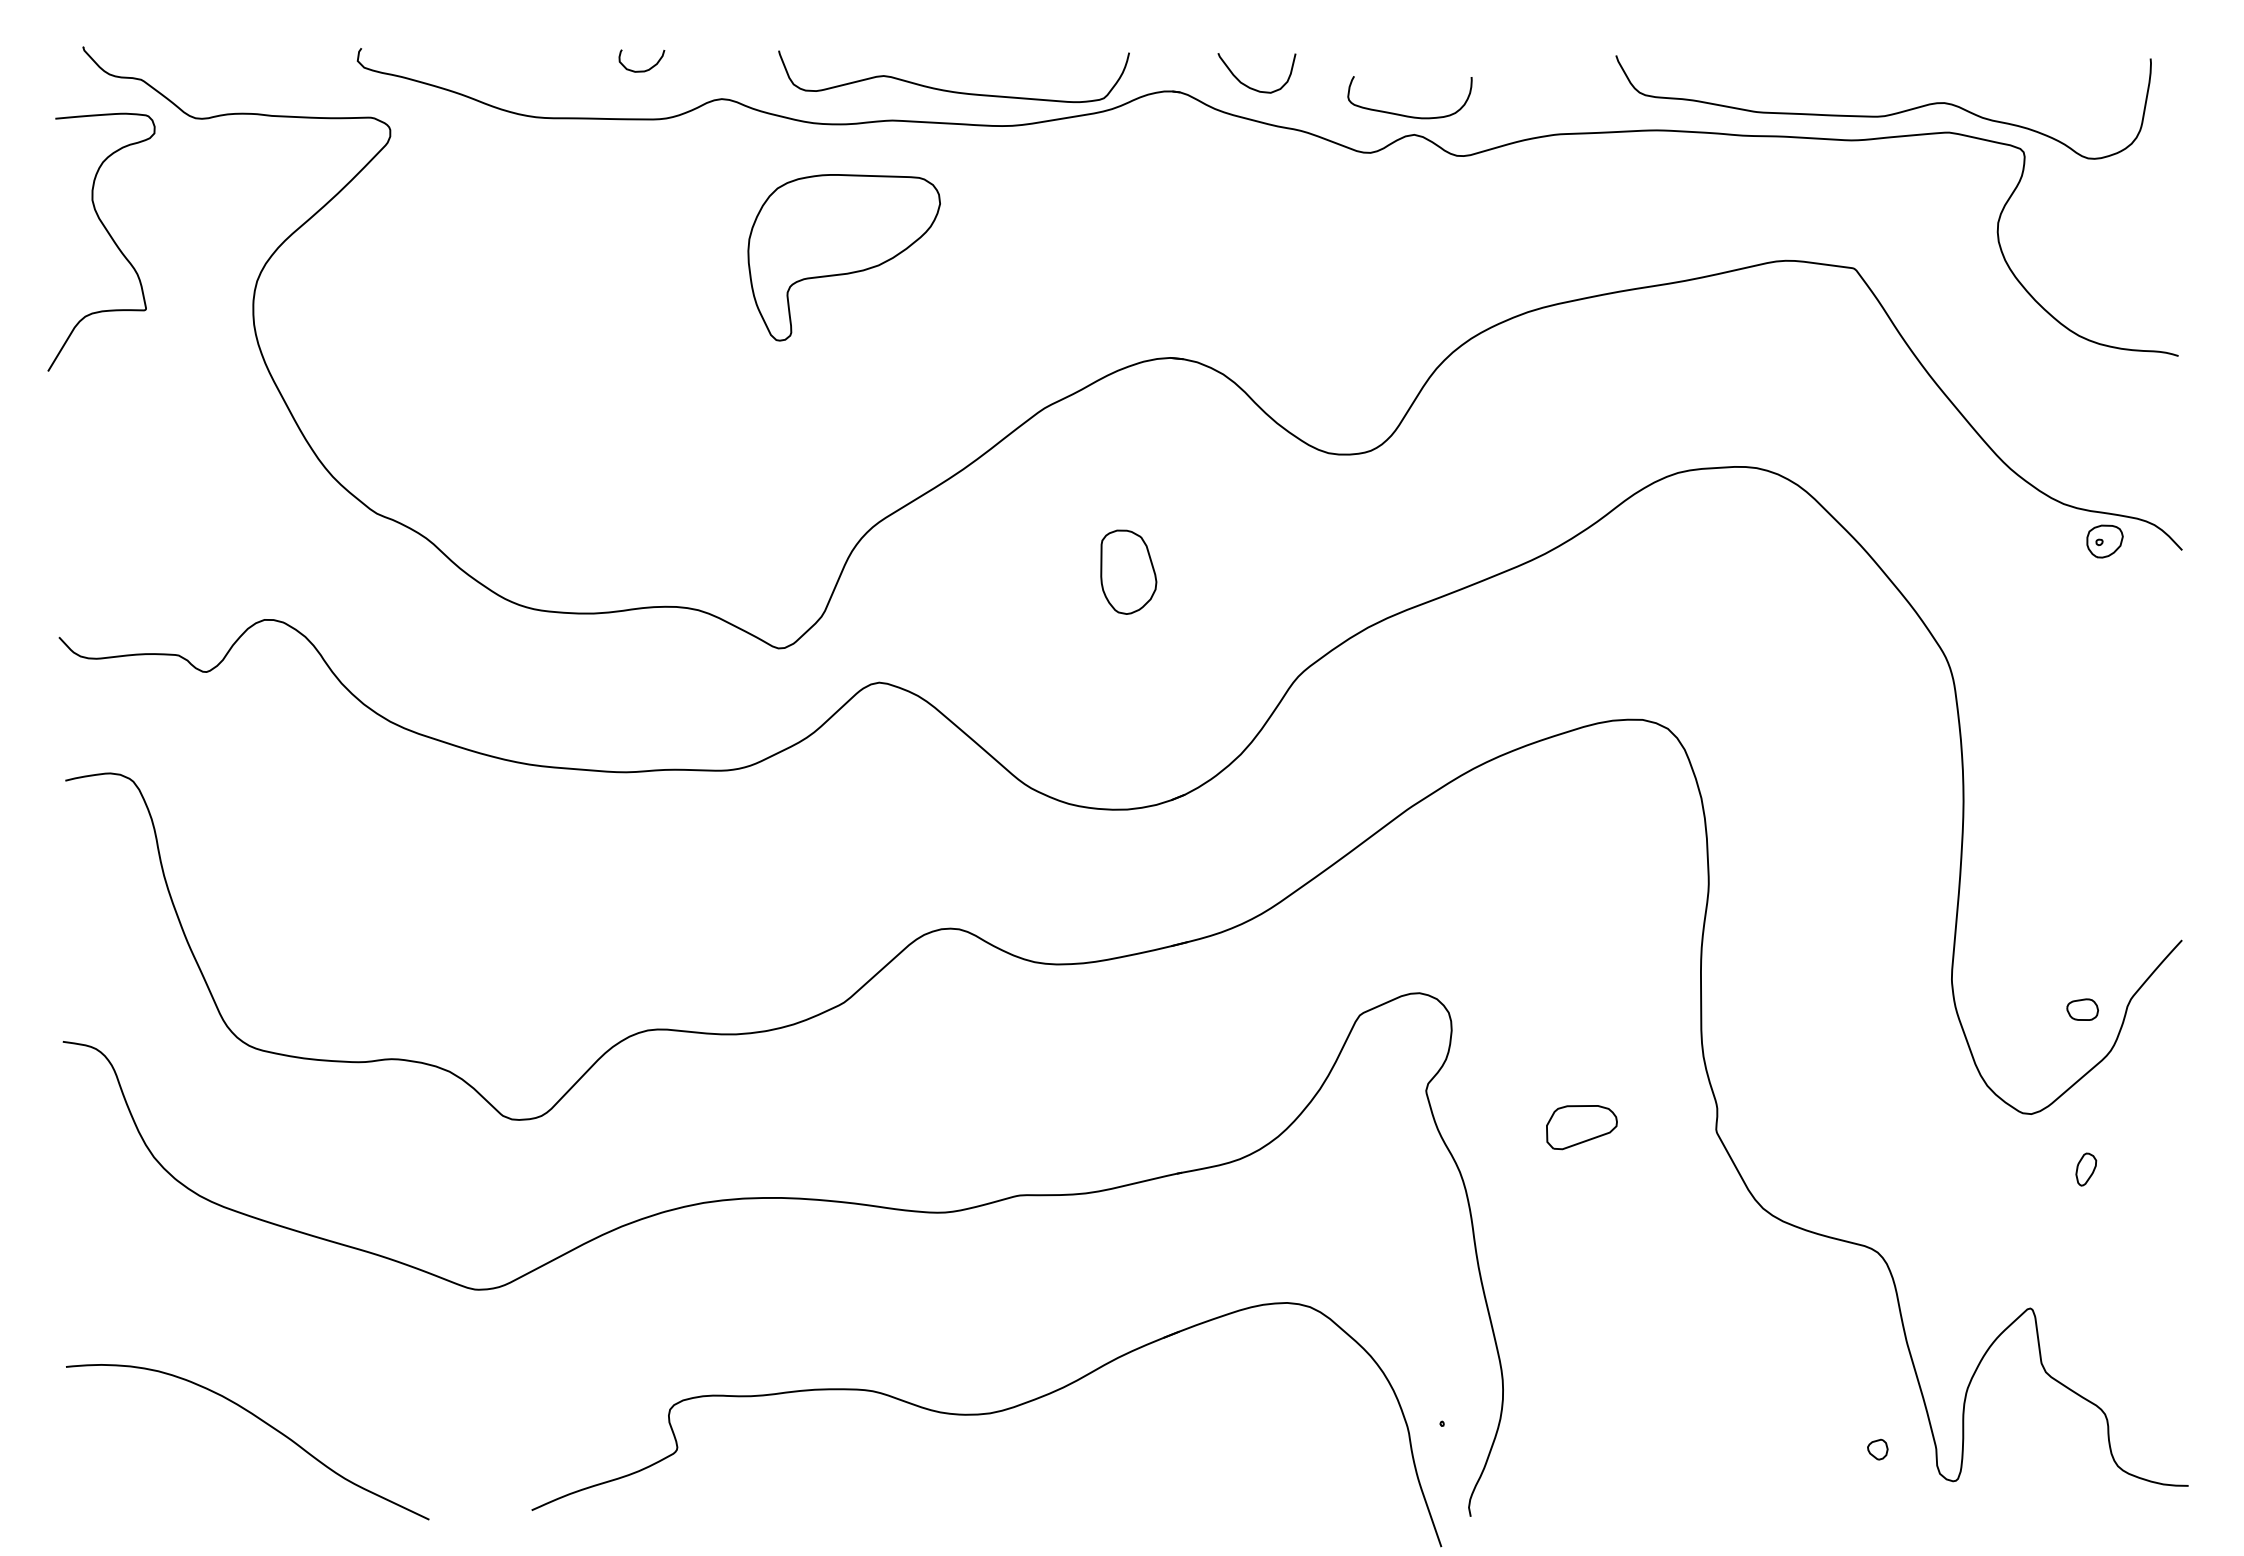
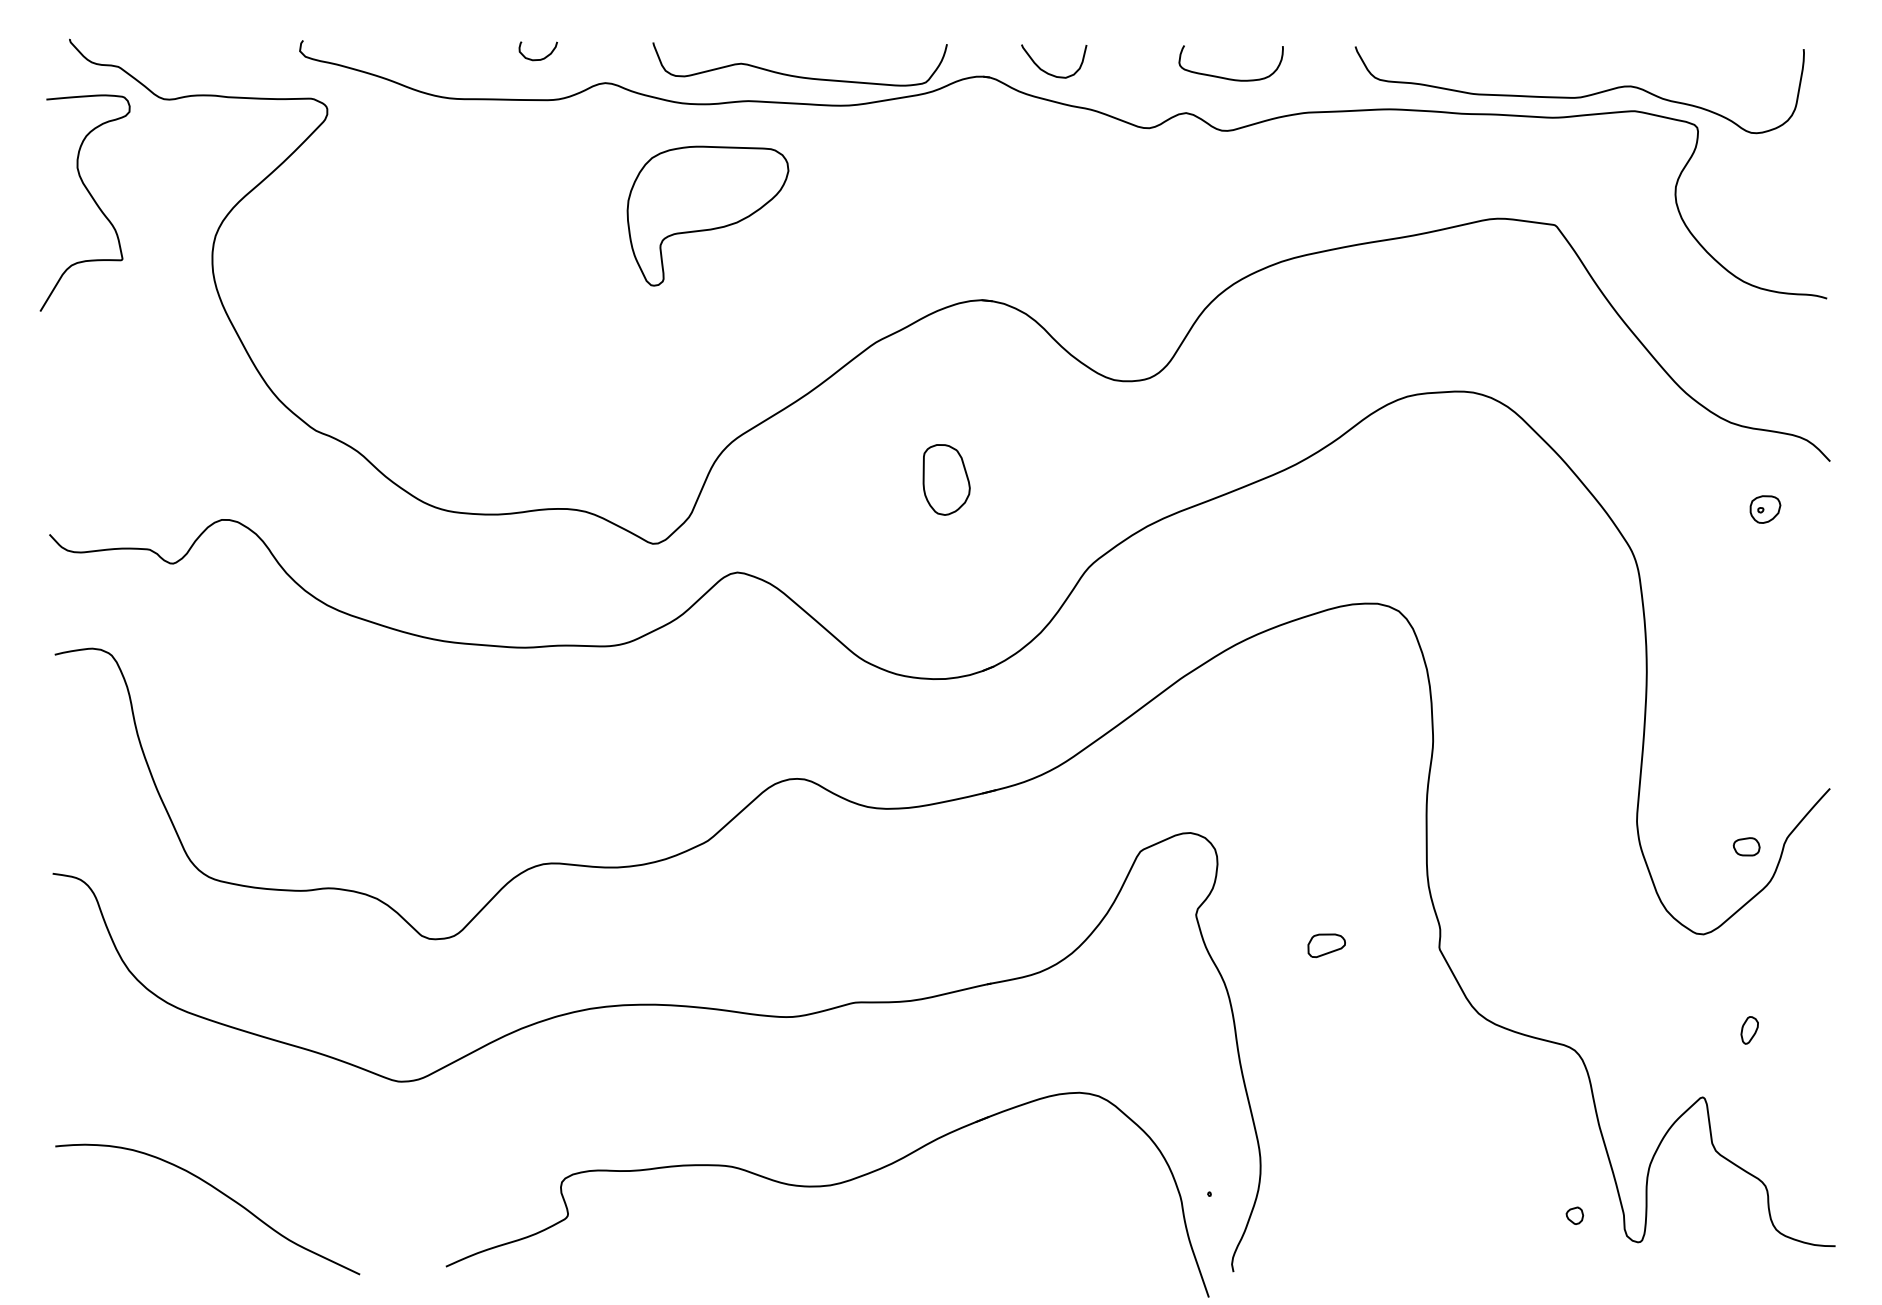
curve: (1403, 114) -> (1225, 77), moved
part: (2104, 541) -> (1765, 509), moved
part: (1581, 1127) -> (1326, 945), size x0.62
part: (2086, 1169) -> (1749, 1030), moved

